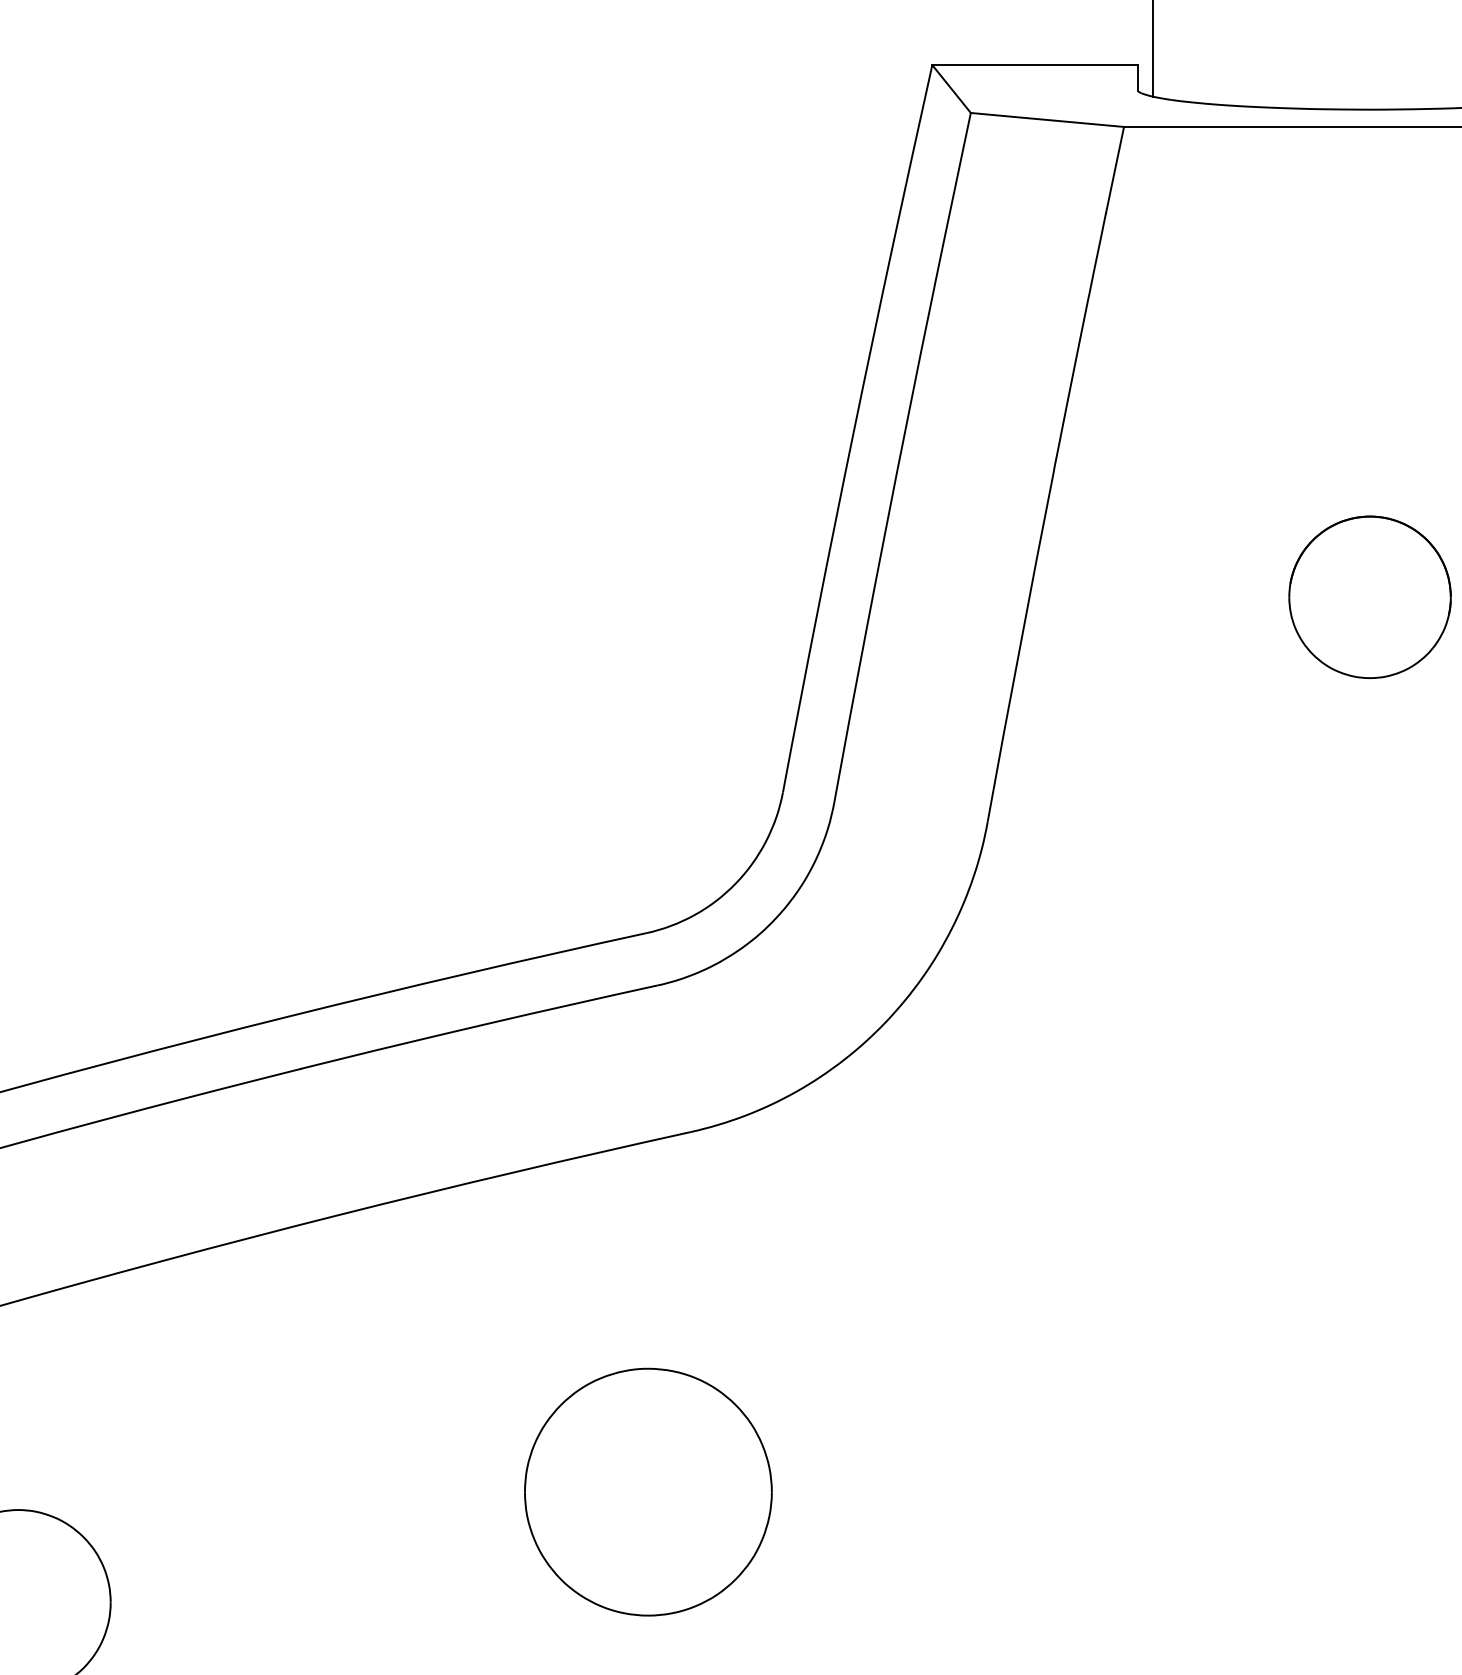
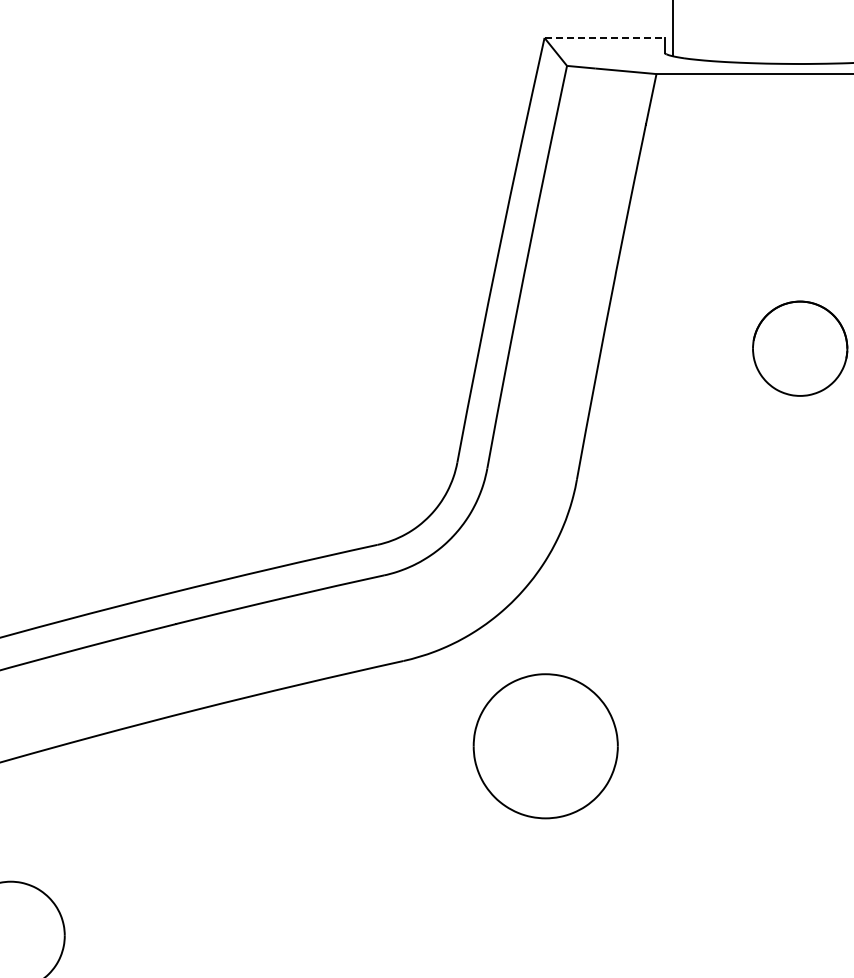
line: (1036, 64) -> (605, 37), solid -> dashed
part: (647, 1492) -> (545, 746), moved

